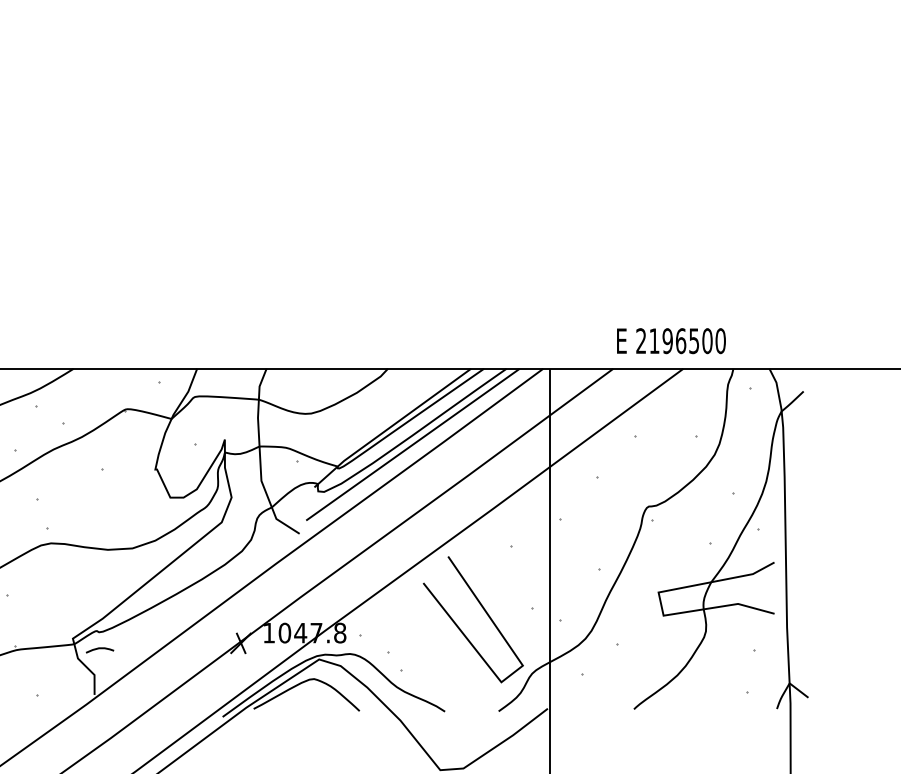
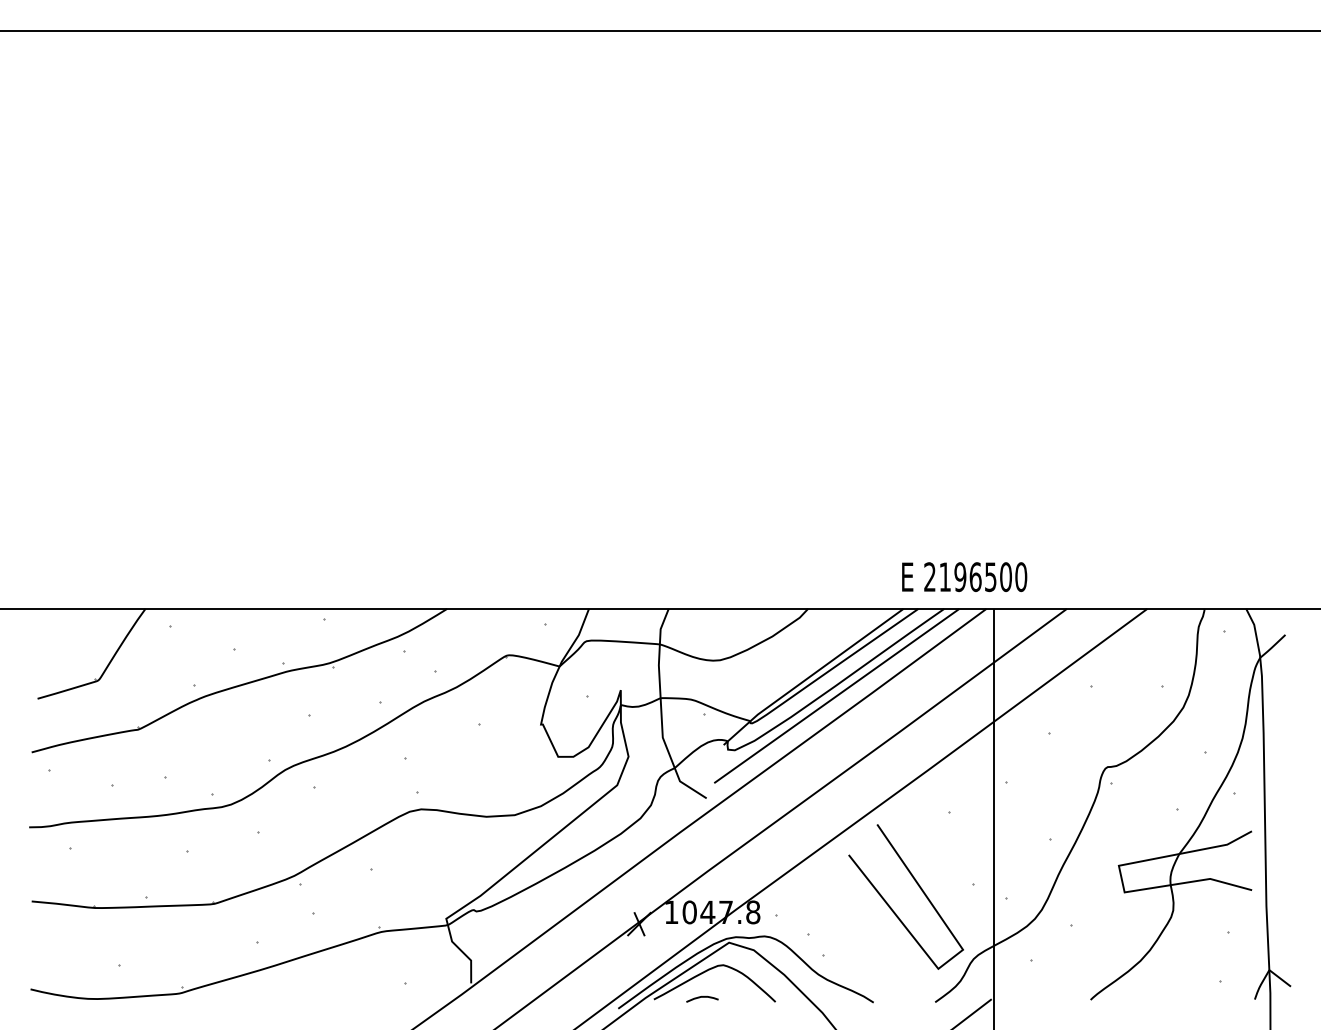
text: (671, 341) -> (964, 577), moved
curve: (100, 648) -> (702, 997), moved

